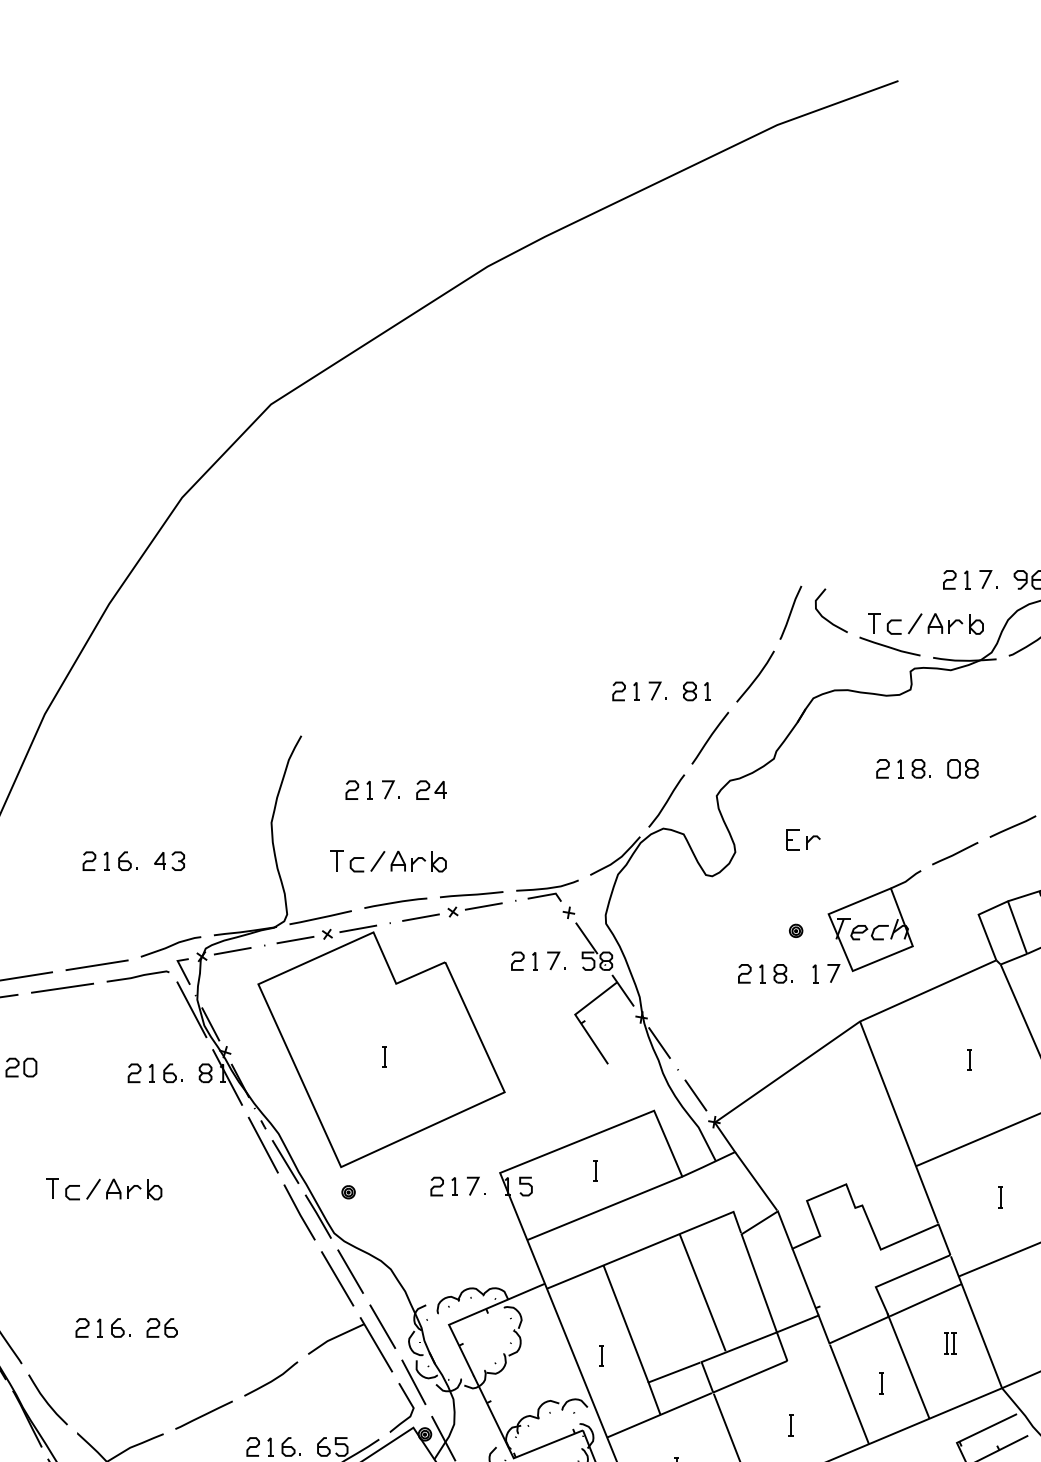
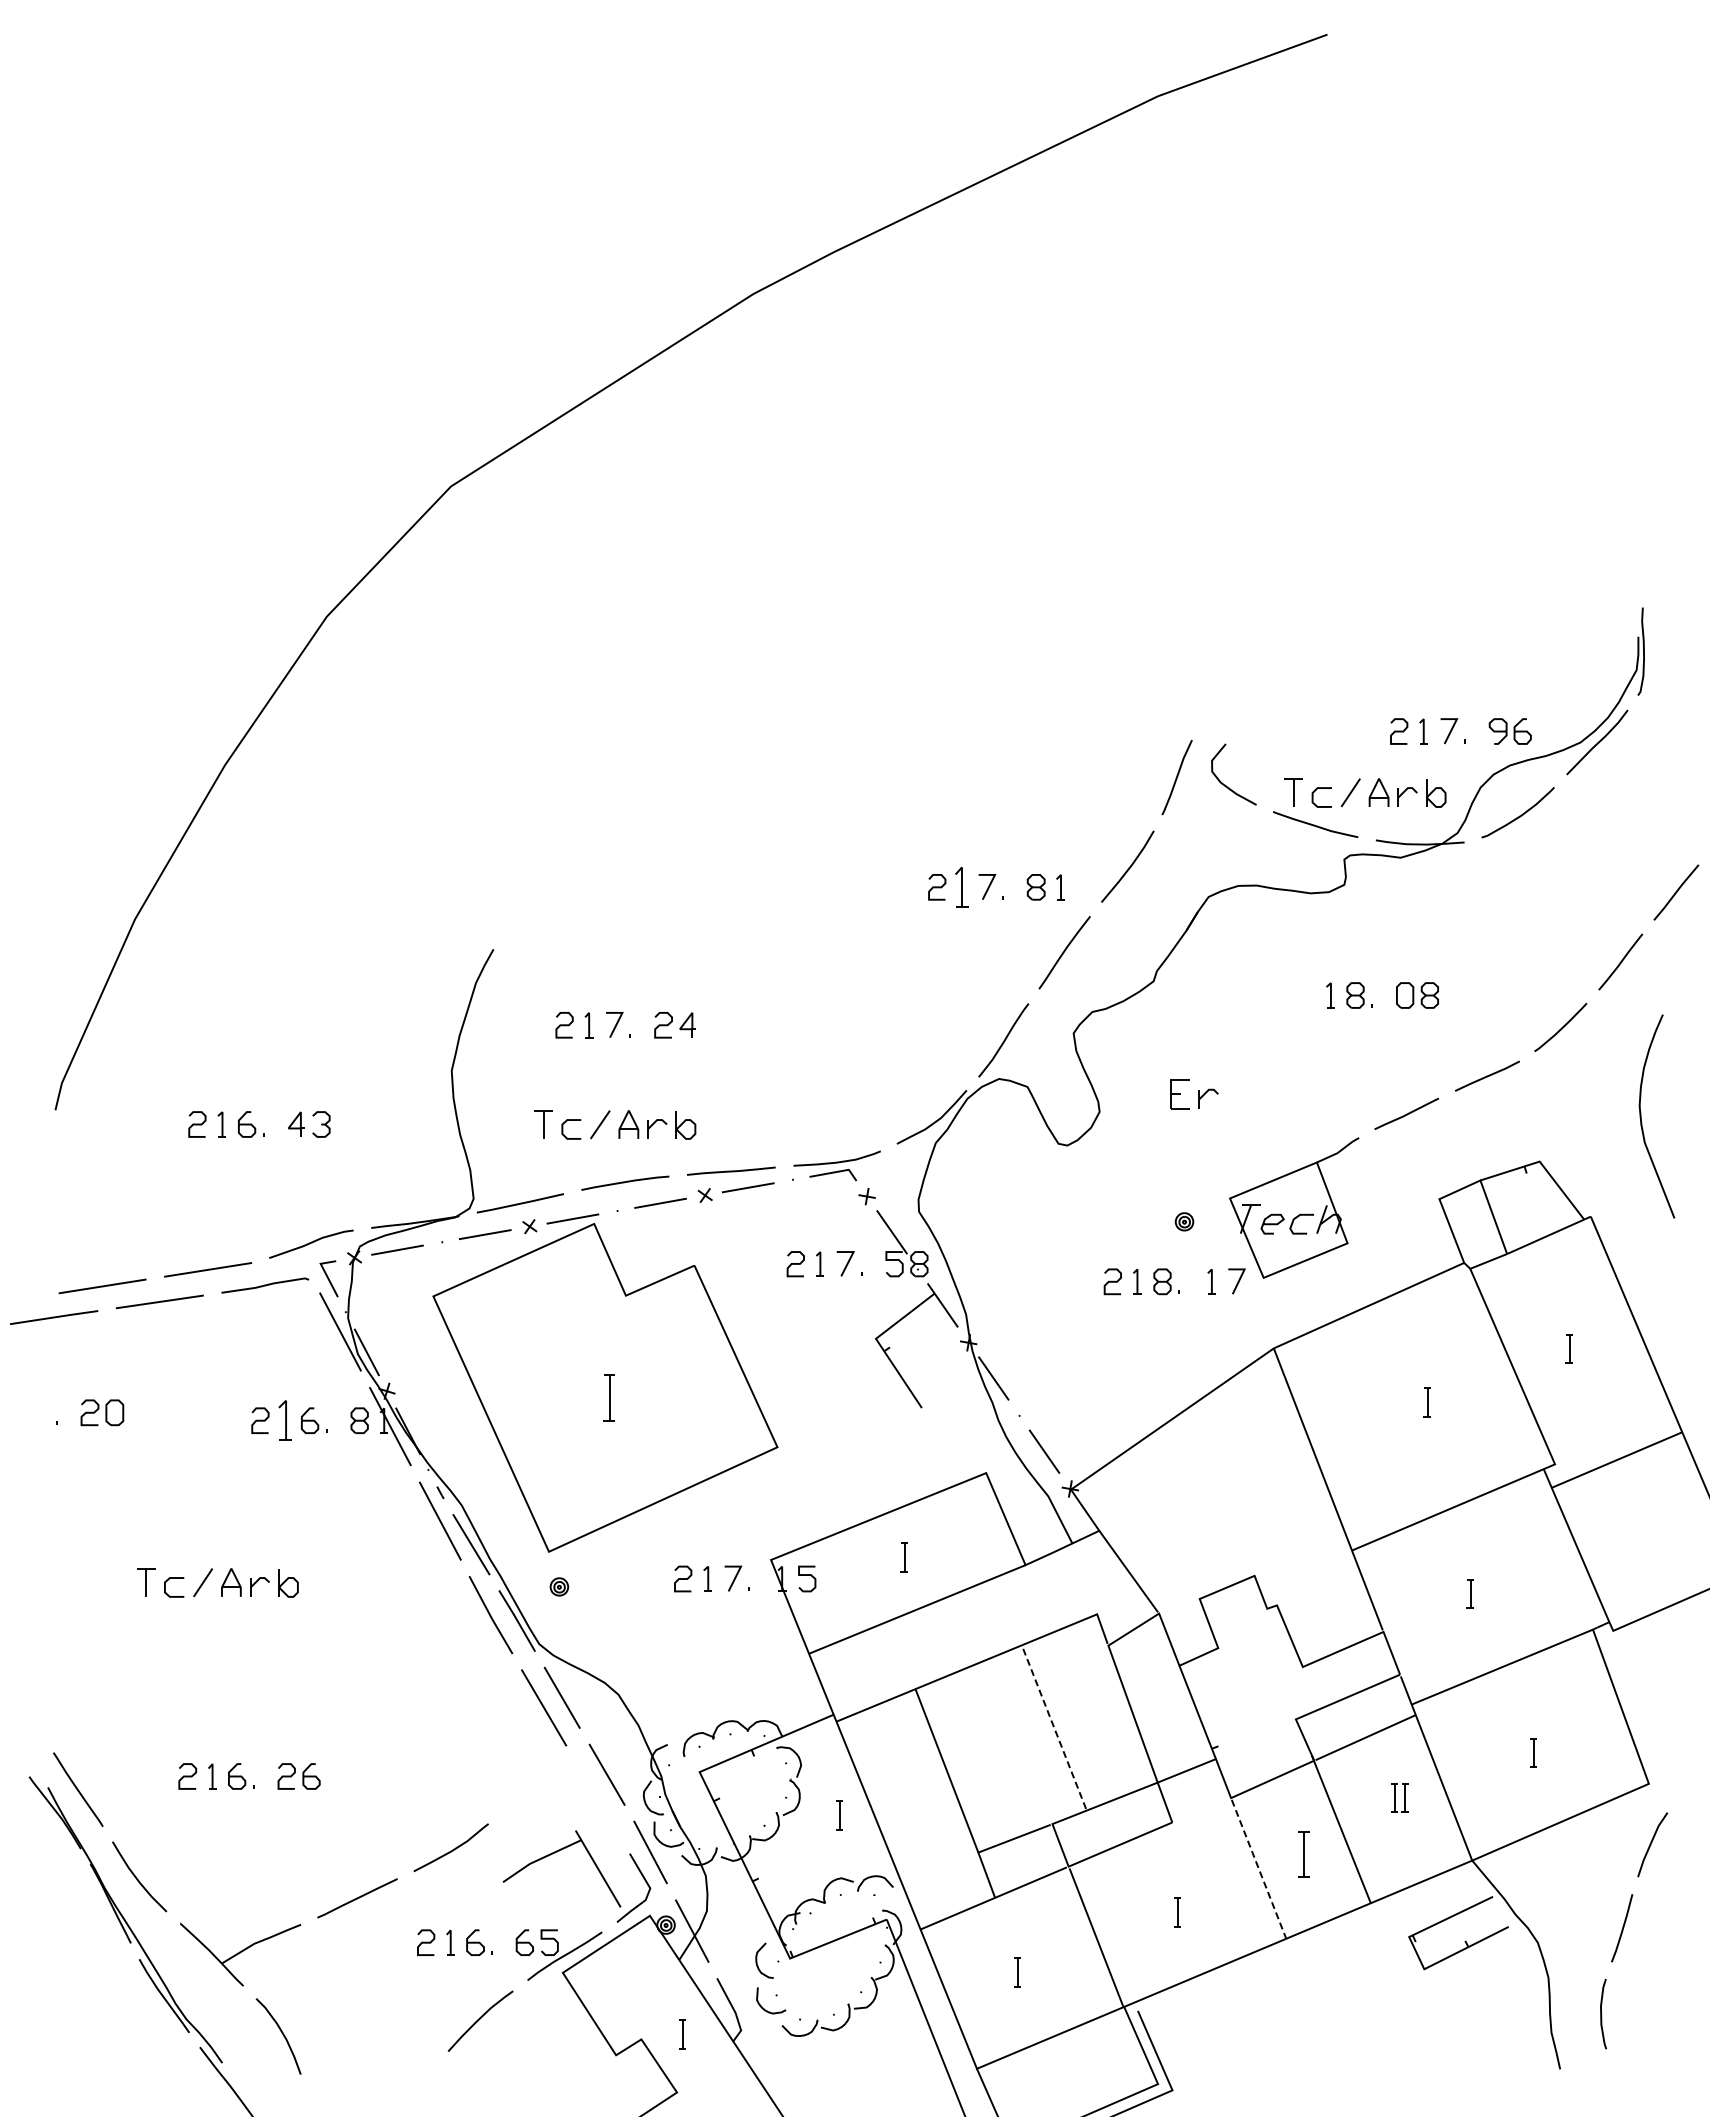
part: (636, 691) -> (961, 887), size x1.6
curve: (882, 768) -> (1305, 995), removed
part: (384, 1056) -> (609, 1397), size x1.6
part: (151, 1073) -> (284, 1420), size x1.6
line: (702, 1292) -> (1053, 1726), solid -> dashed
part: (345, 1333) -> (555, 1853), moved
part: (601, 1355) -> (839, 1815), moved
part: (881, 1383) -> (1303, 1853), size x1.6
line: (849, 1395) -> (1259, 1870), solid -> dashed

